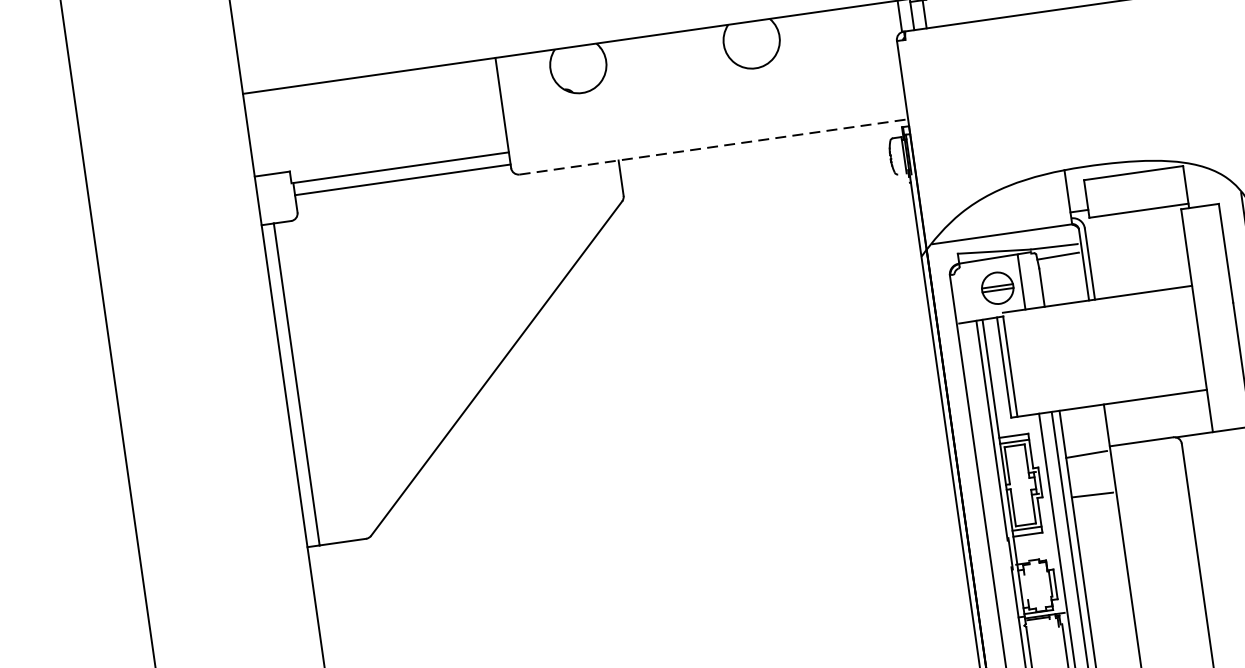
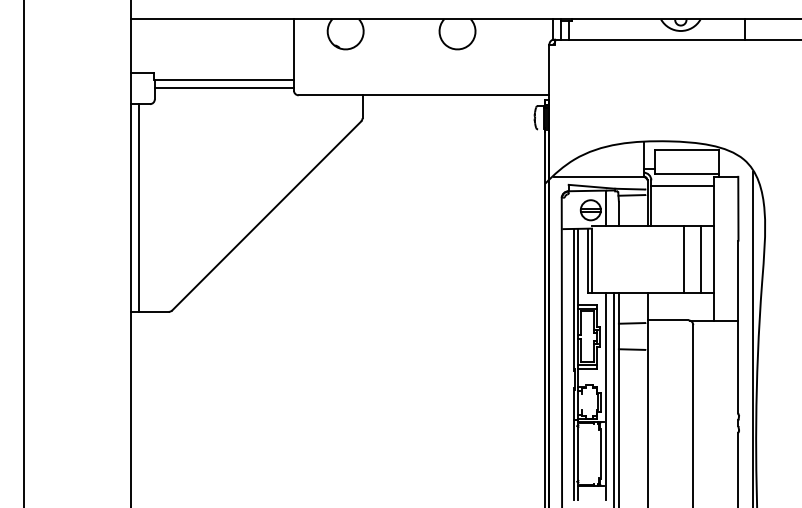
line: (714, 147) -> (424, 95), dashed -> solid
line: (1134, 229) -> (682, 185), added
line: (1180, 340) -> (701, 259), added
line: (1152, 344) -> (683, 259), added

